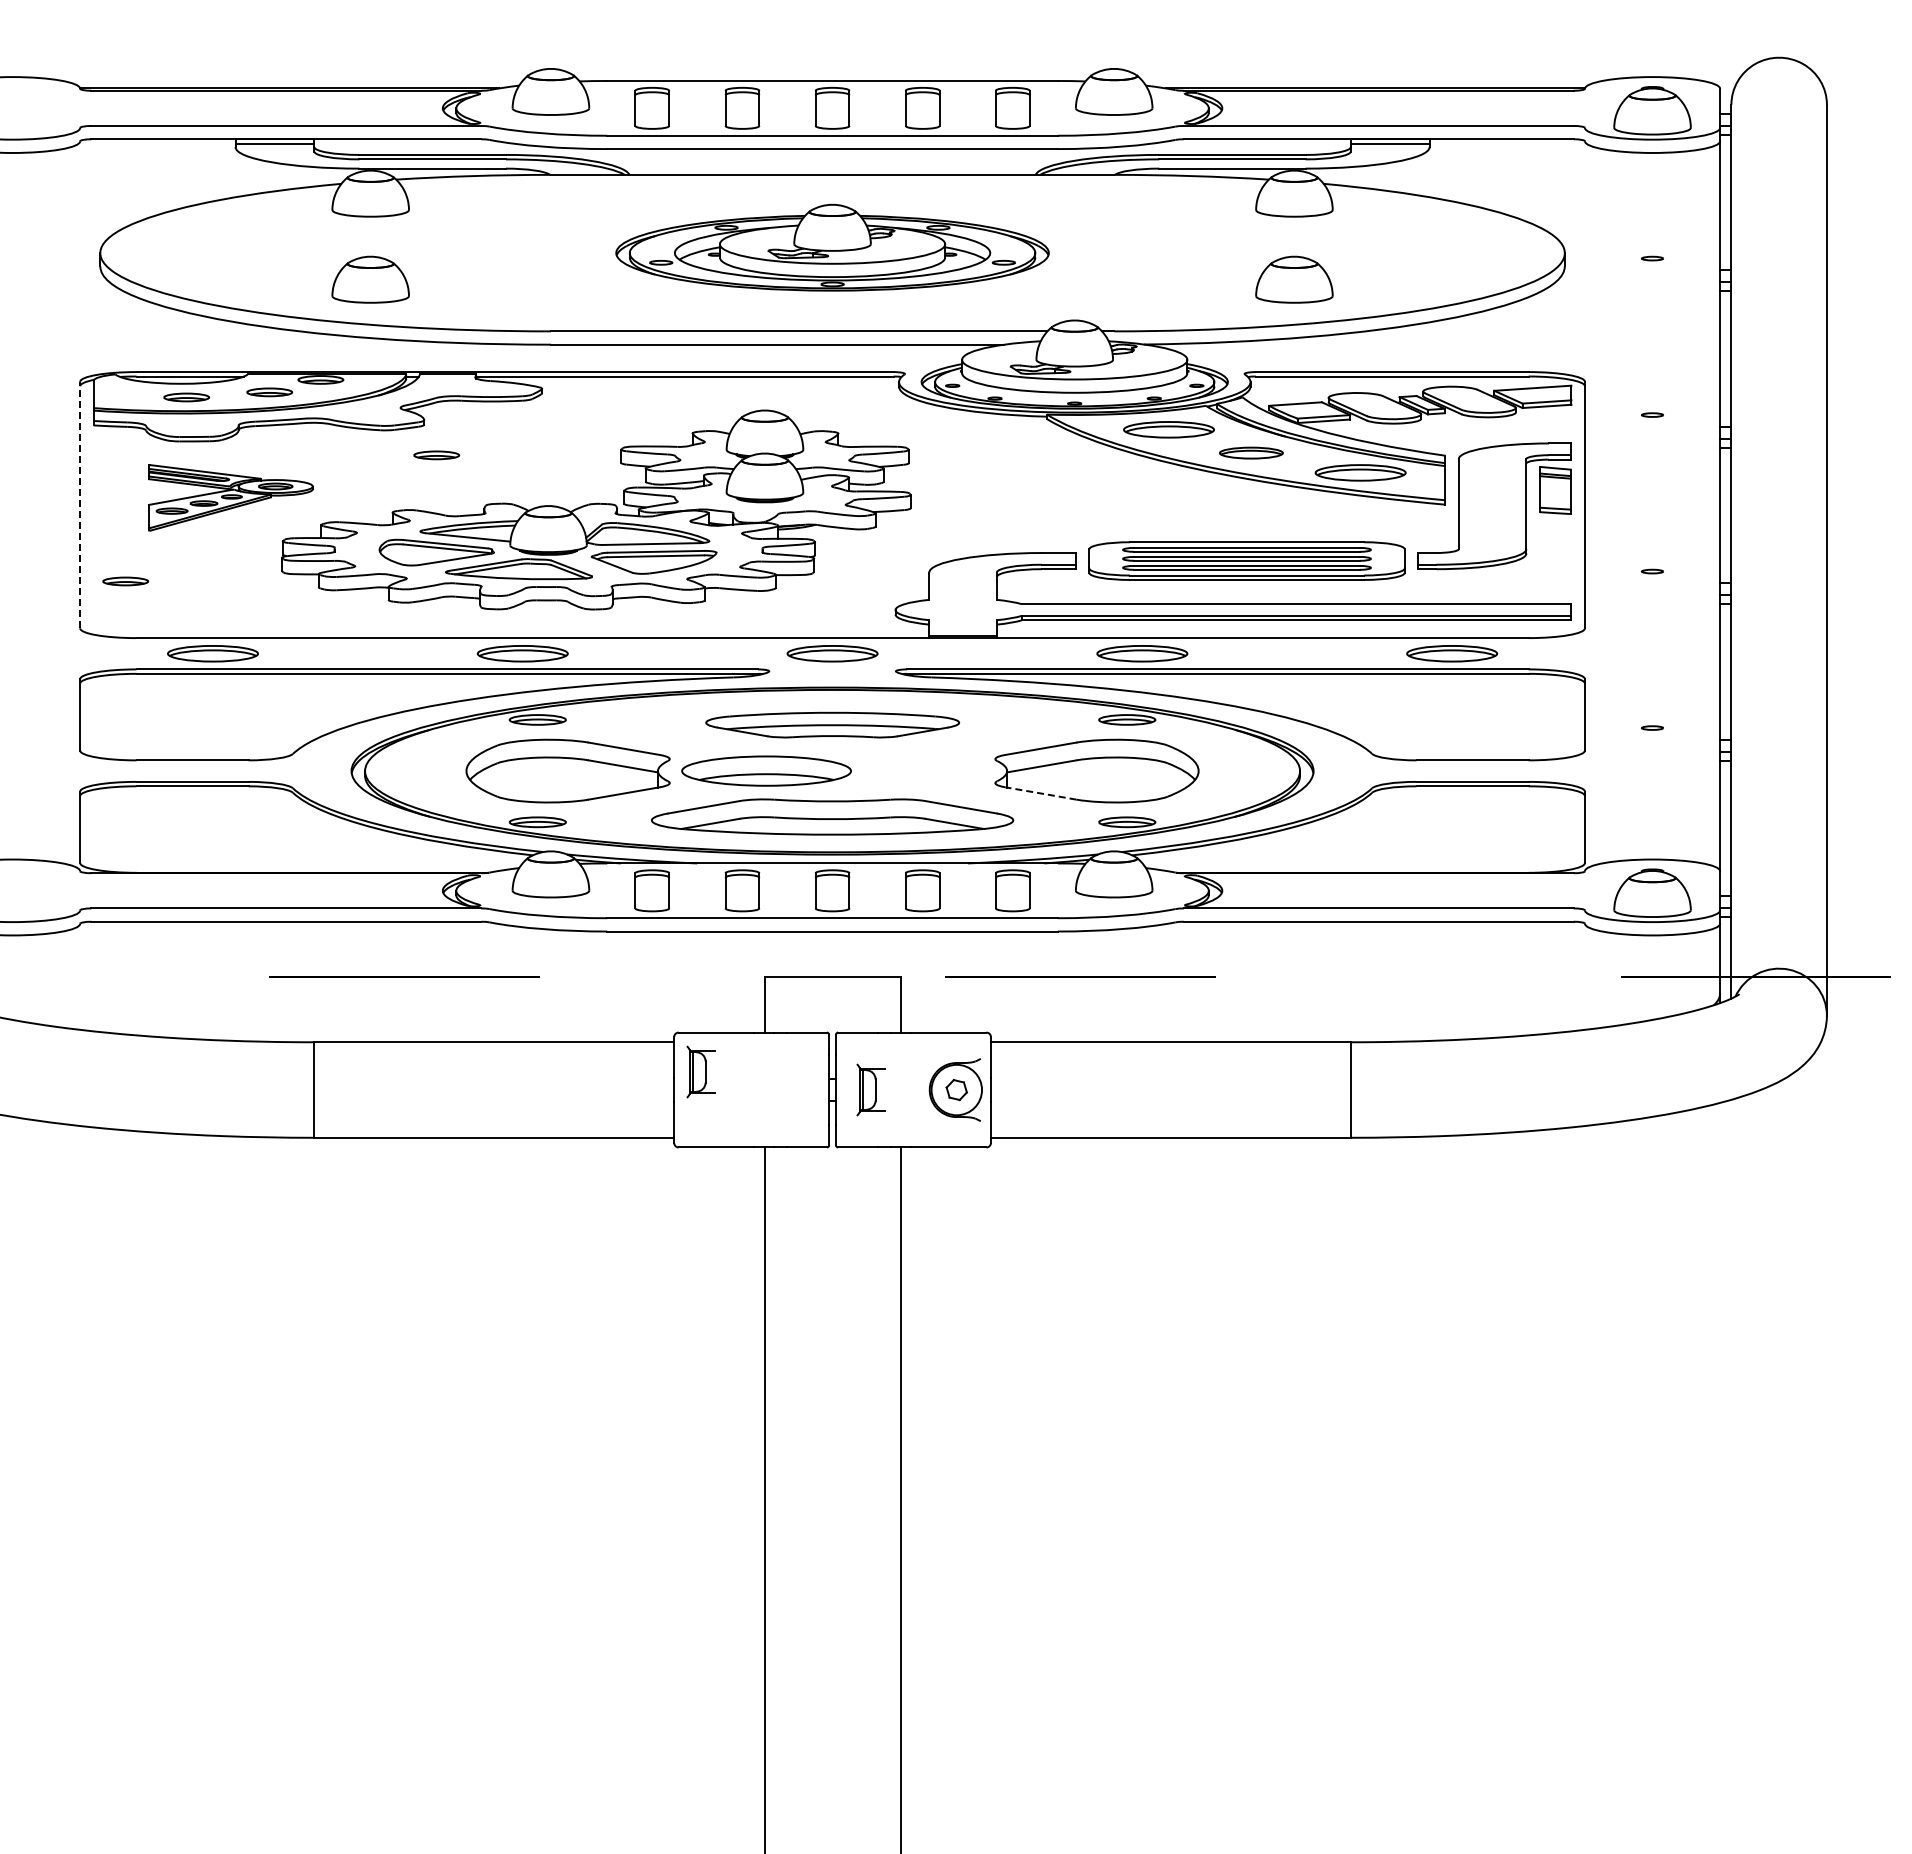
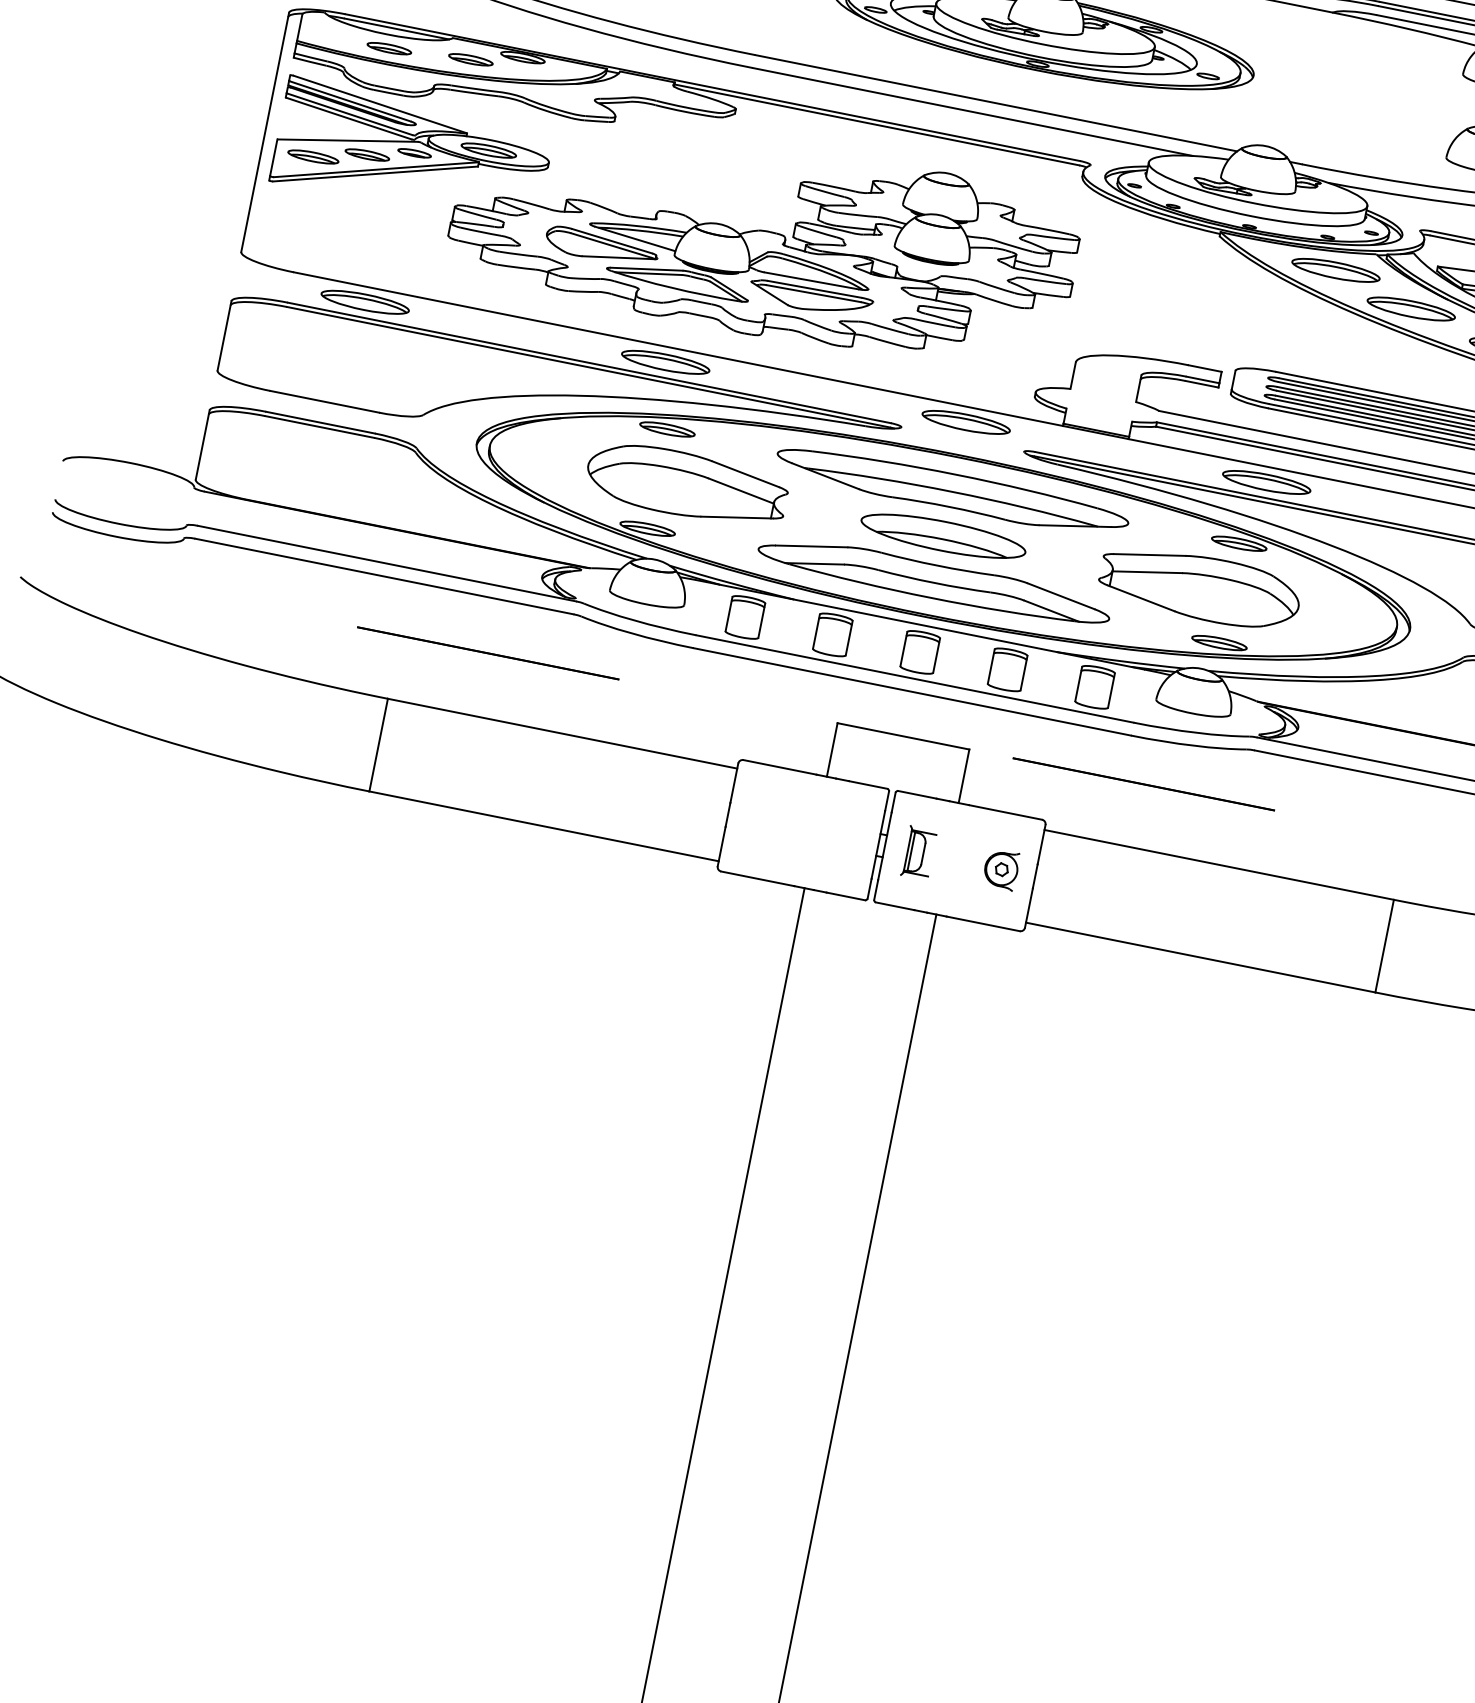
part: (1251, 452) -> (1411, 308), size x1.43
part: (436, 455) -> (620, 153), removed
part: (230, 497) -> (412, 154), size x1.67
line: (80, 504) -> (265, 131), dashed -> solid
part: (125, 581) -> (294, 215), removed
part: (832, 724) -> (952, 491), size x1.43
part: (766, 770) -> (943, 535), moved
line: (1040, 793) -> (1140, 598), dashed -> solid
part: (700, 1071) -> (757, 802), removed
part: (955, 1089) -> (1000, 868), size x0.62

